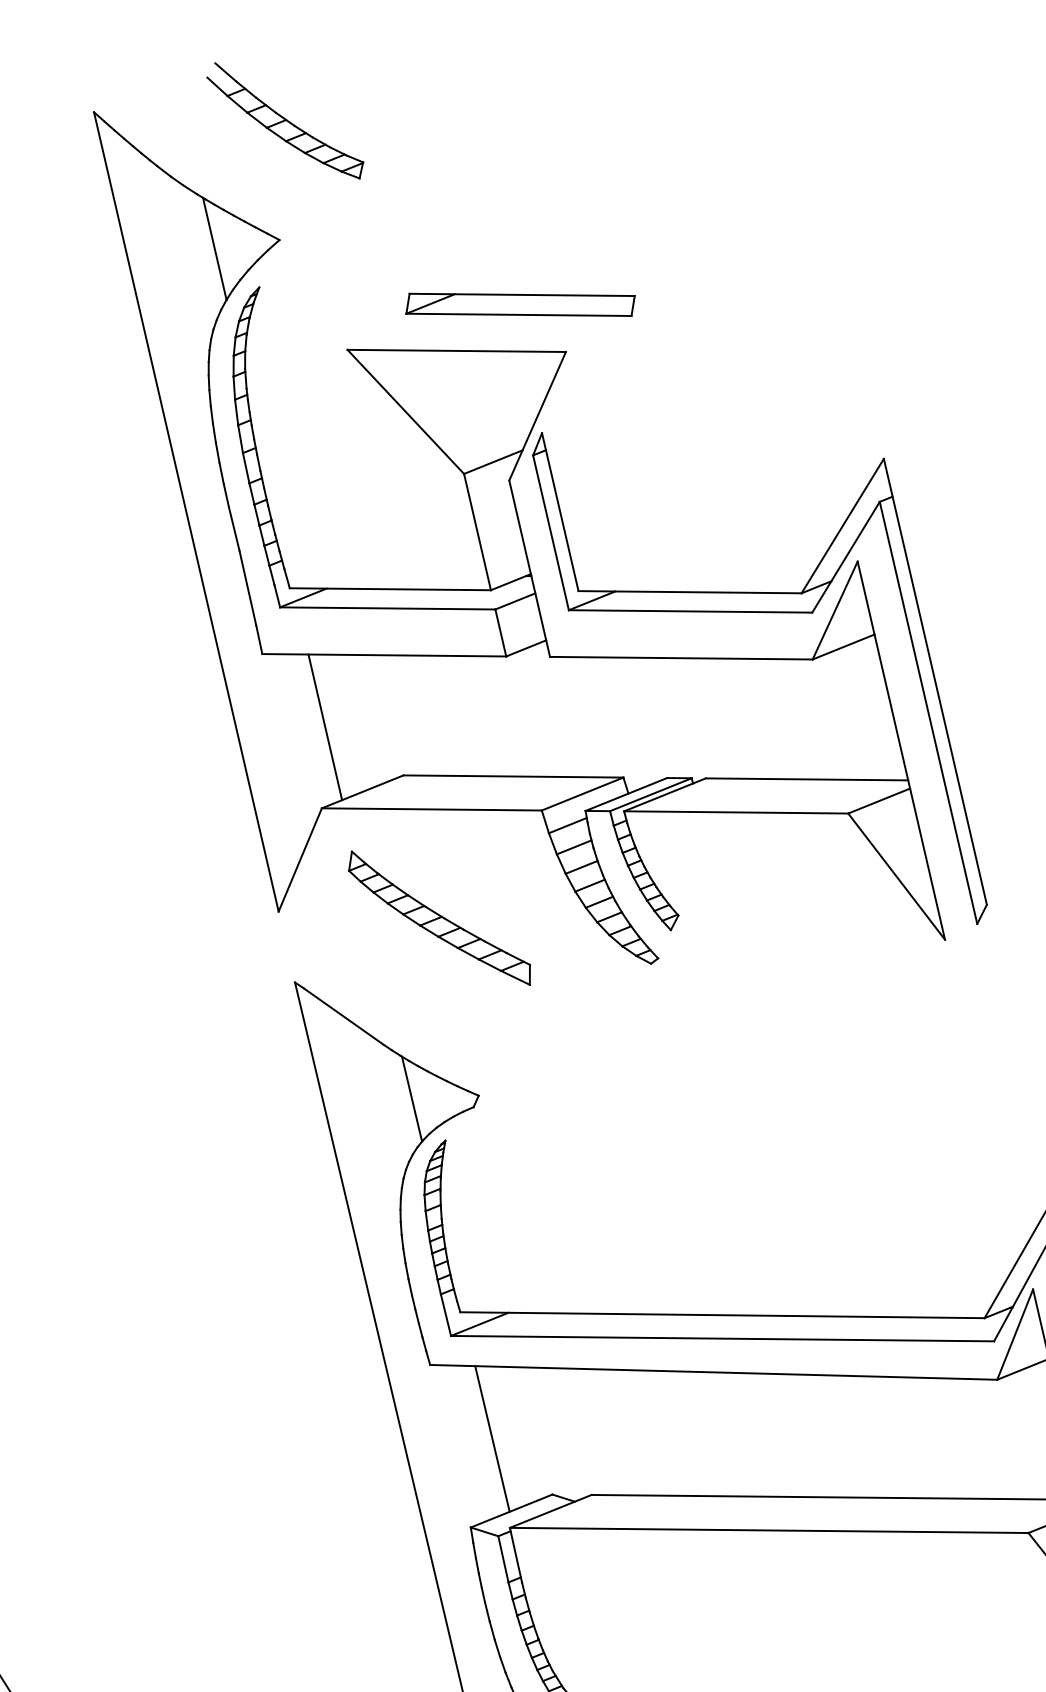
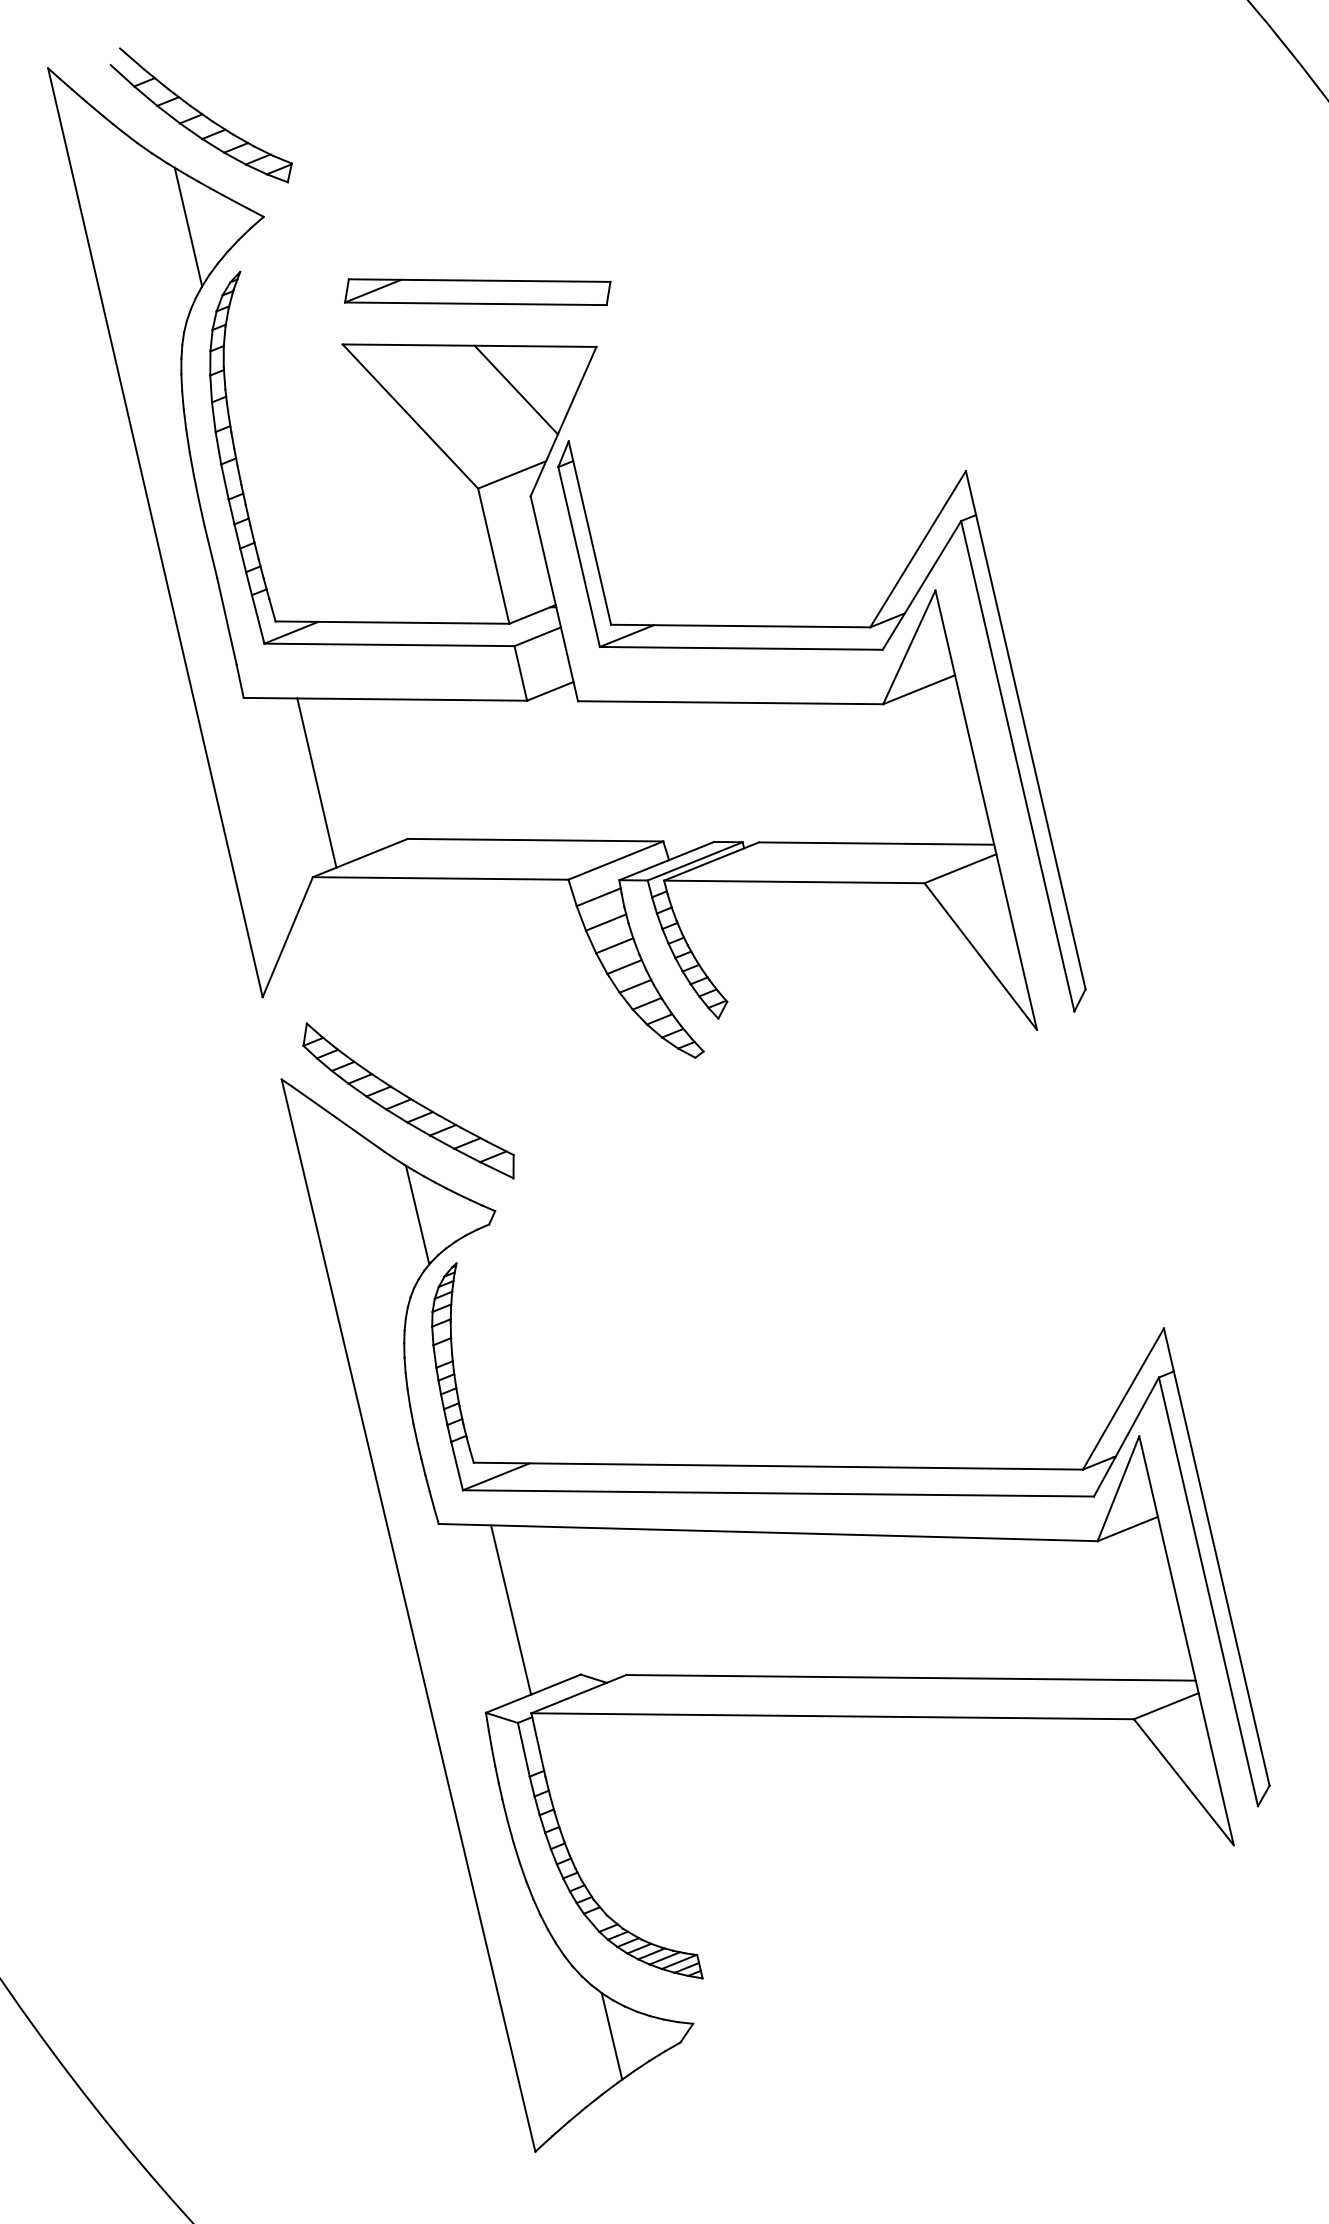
part: (284, 120) -> (200, 115), moved
part: (520, 305) -> (477, 292), moved
line: (496, 388) -> (515, 389), added
part: (439, 917) -> (408, 1100), moved

